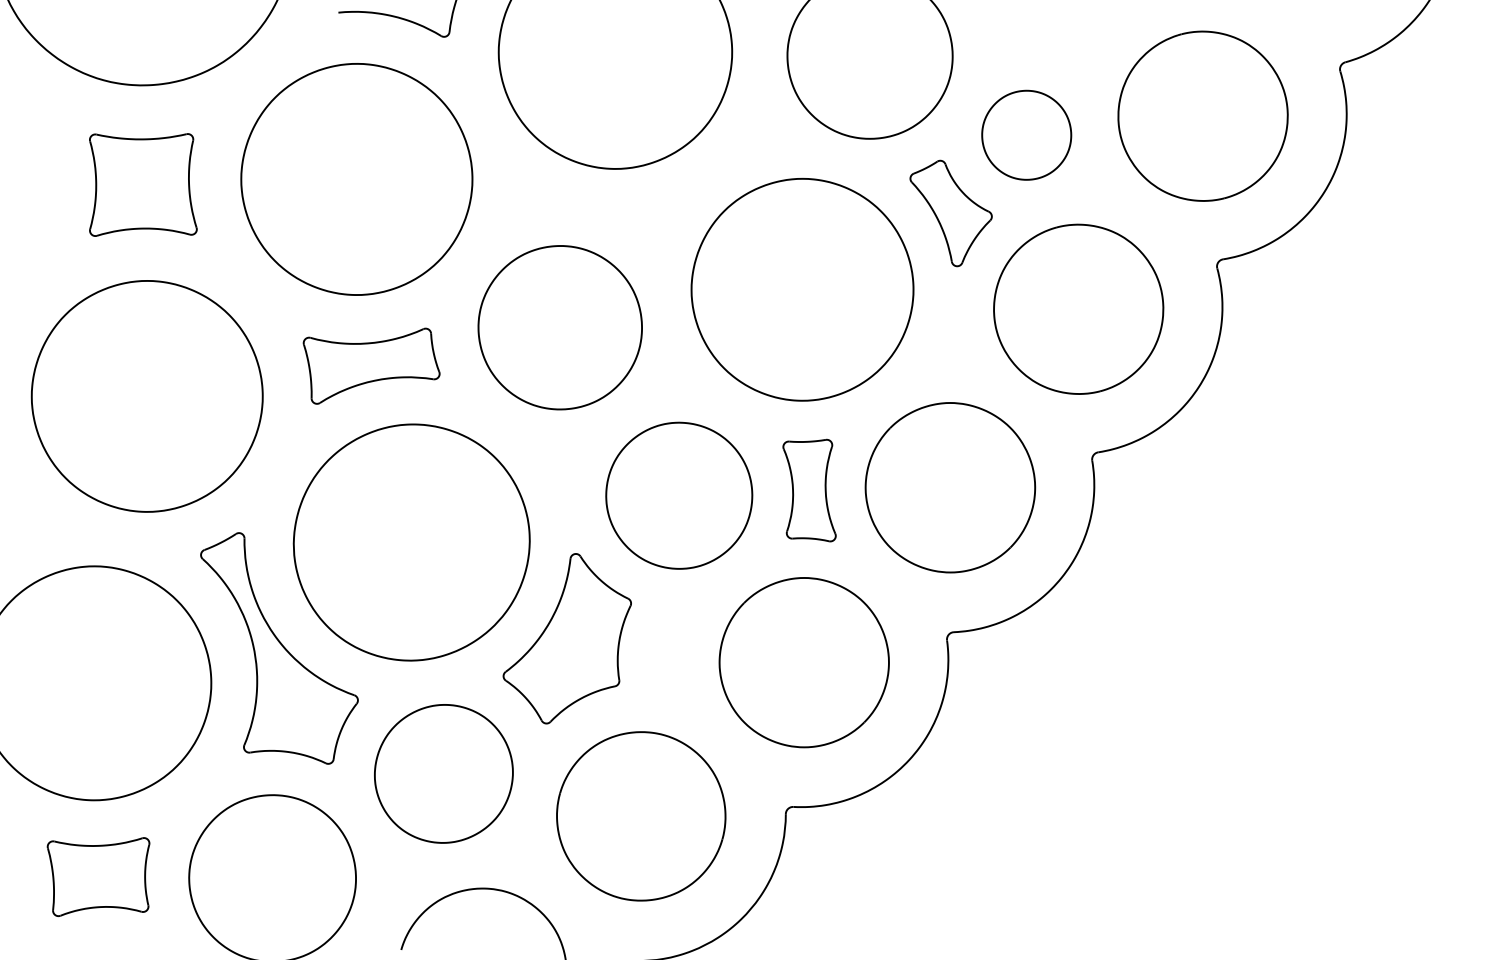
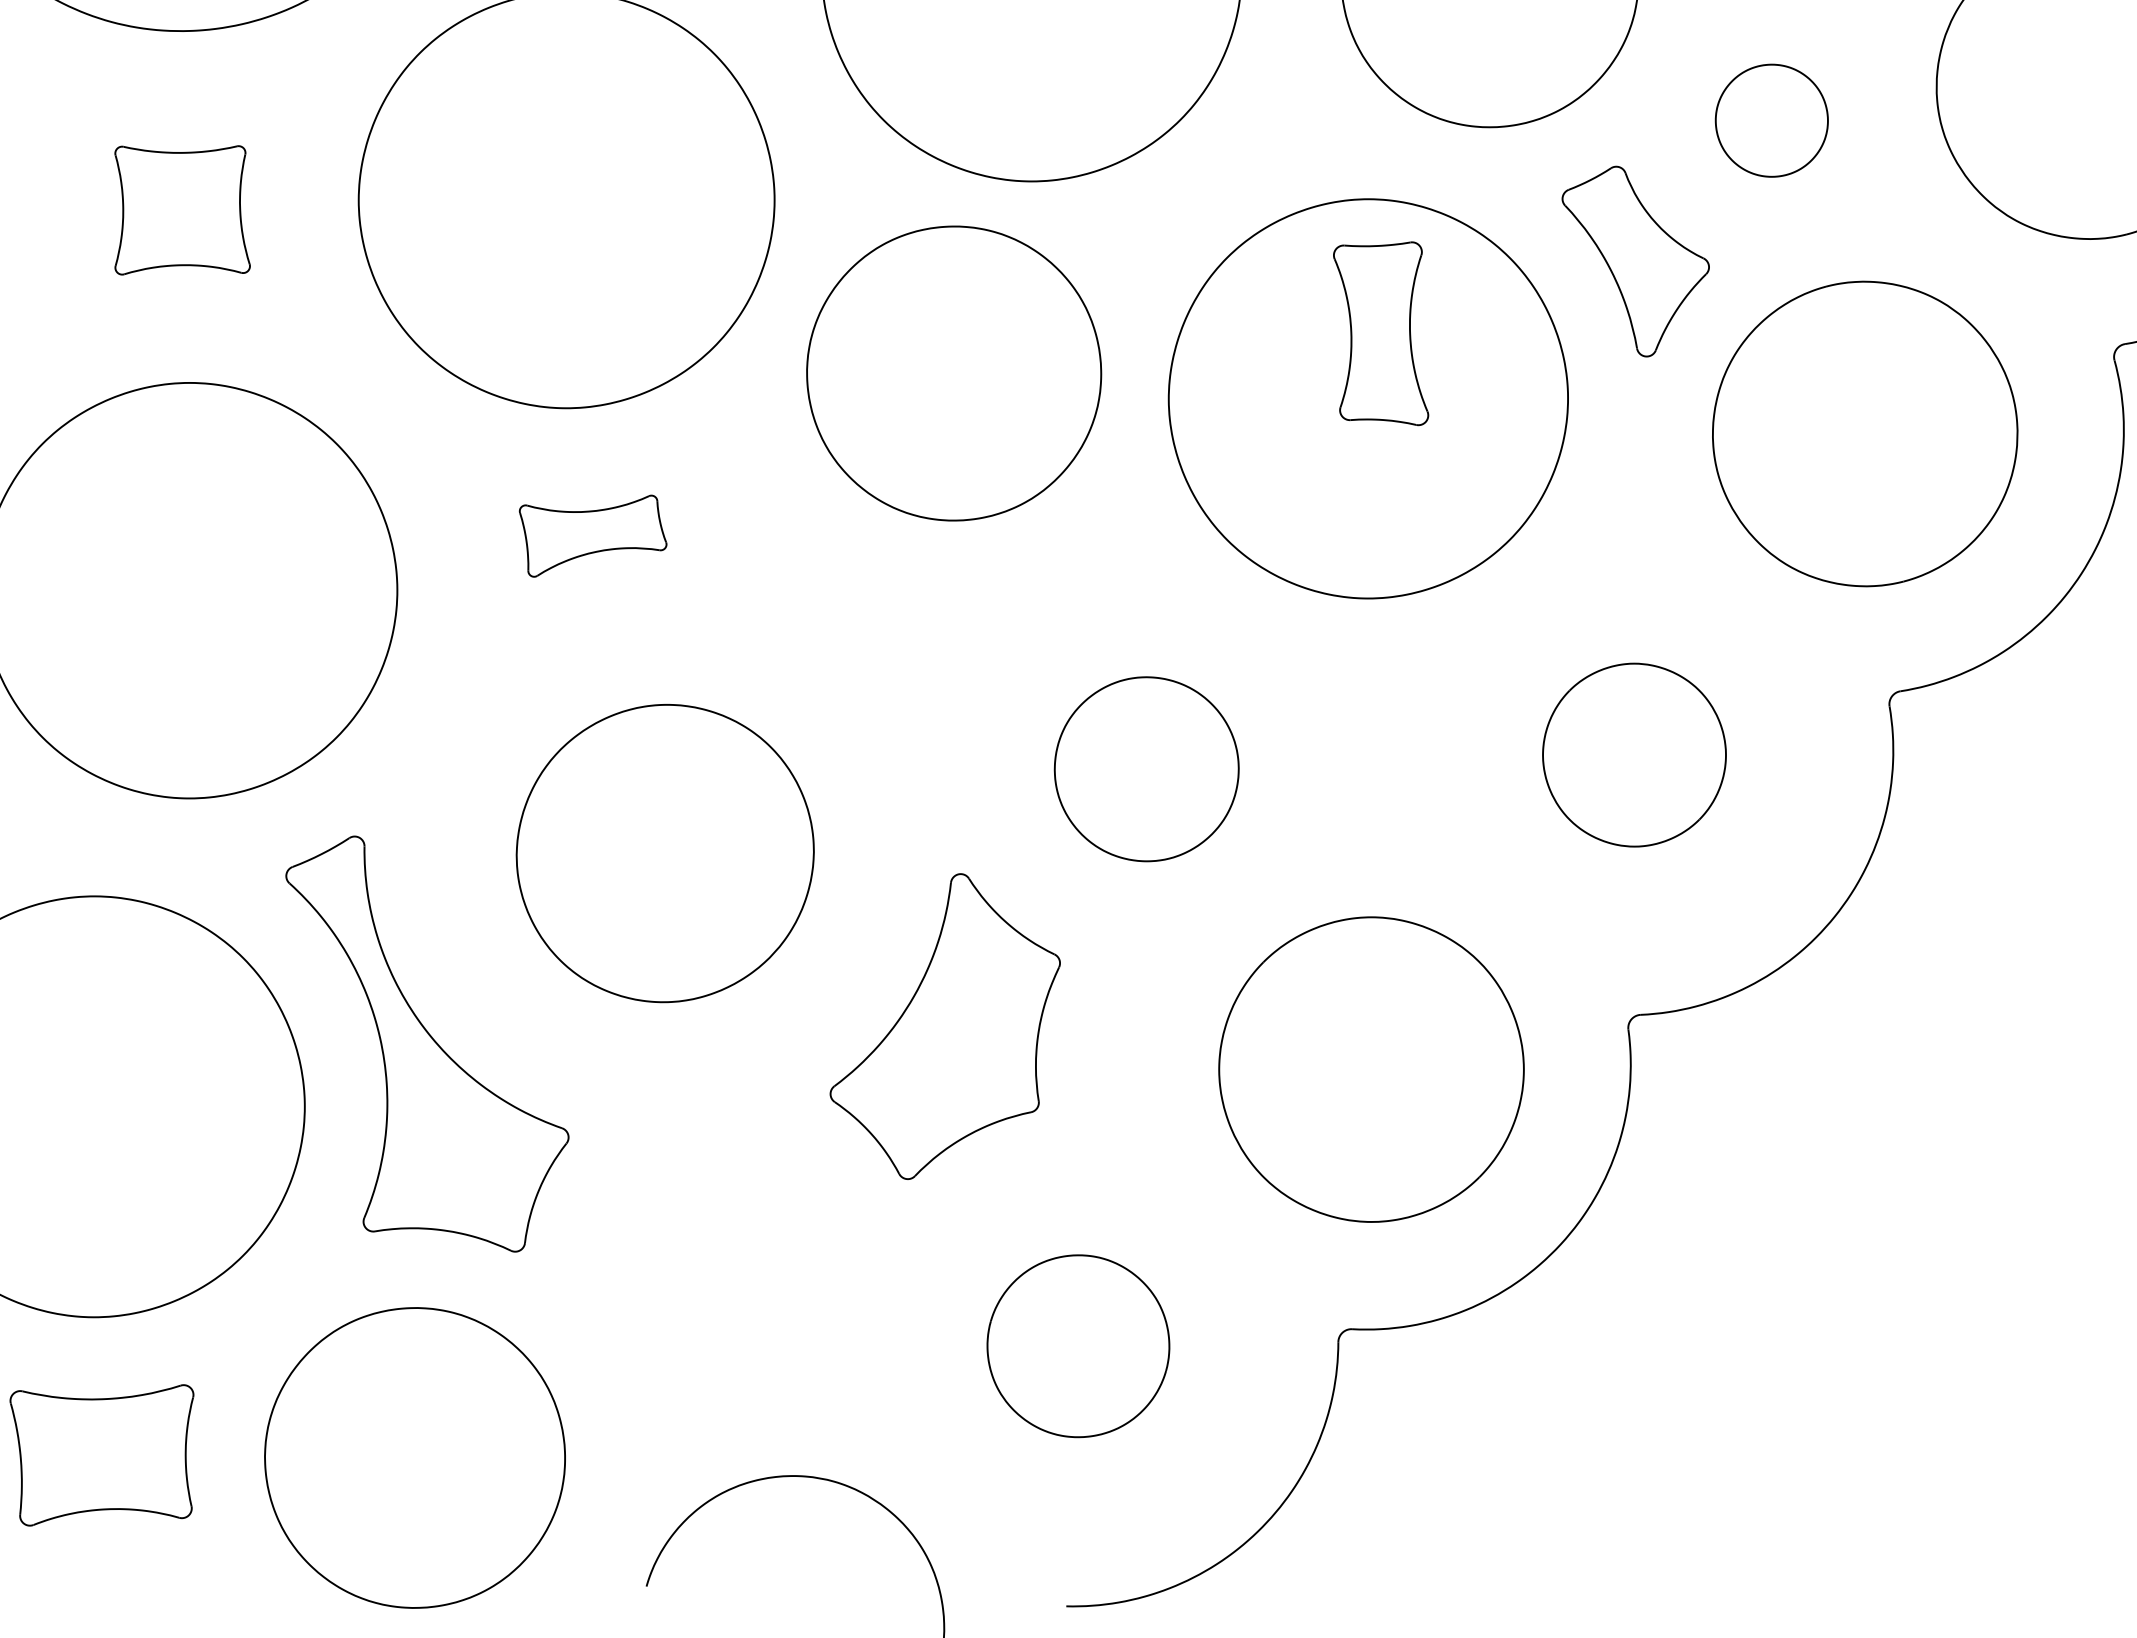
part: (1026, 134) -> (1771, 119), size x0.7
part: (143, 184) -> (182, 209), size x0.7
part: (559, 327) -> (952, 373), moved
part: (371, 365) -> (592, 535), size x0.6
part: (950, 487) -> (1634, 754), size x0.6
part: (809, 490) -> (1380, 333), moved
part: (679, 495) -> (1147, 768), size x0.7
part: (411, 542) -> (664, 853), size x0.7
part: (443, 773) -> (722, 1269), removed
part: (641, 816) -> (1078, 1346), size x0.6

